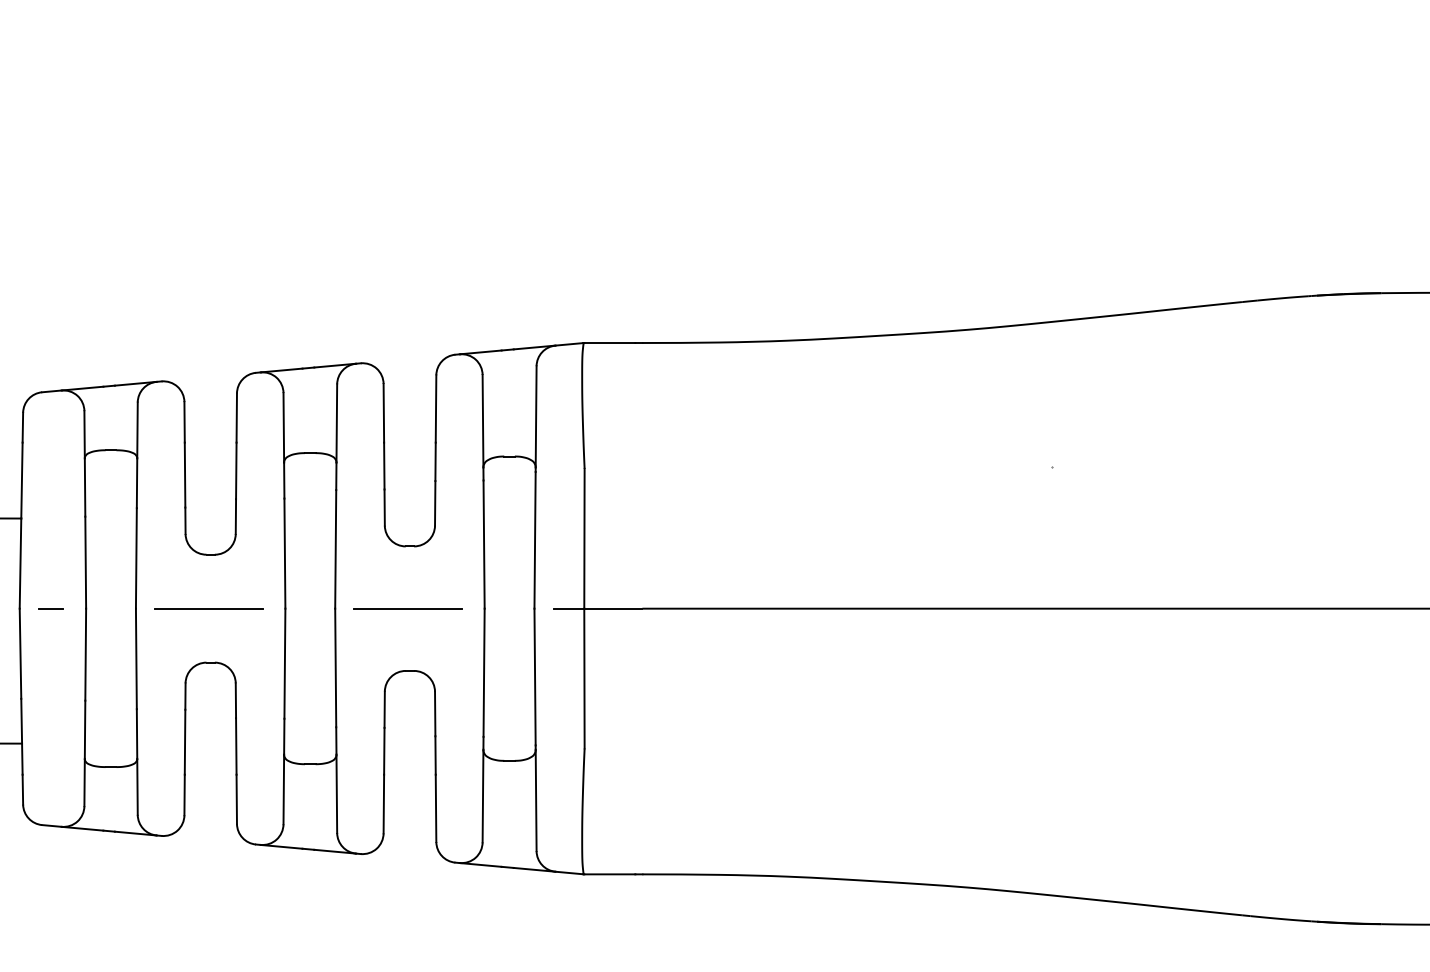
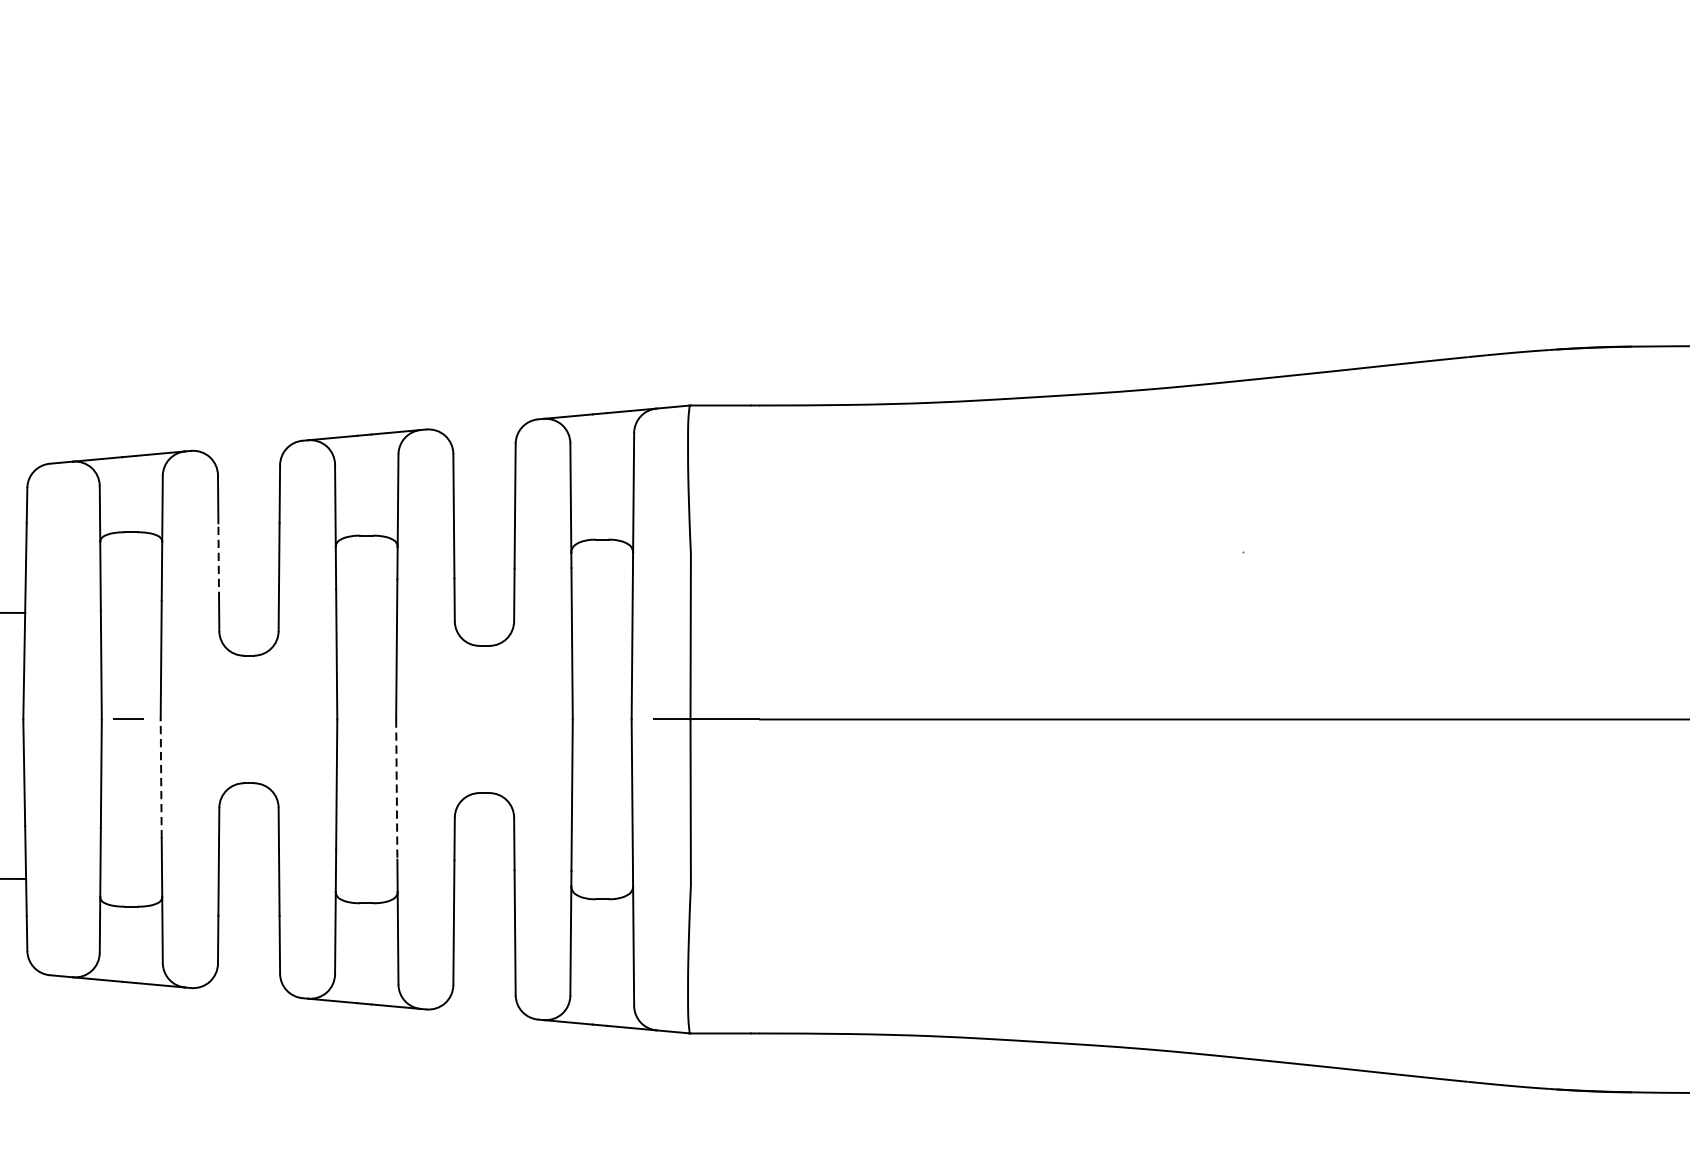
line: (185, 474) -> (219, 560), solid -> dashed
line: (50, 608) -> (128, 719), moved
line: (208, 608) -> (246, 719), removed
line: (407, 608) -> (481, 719), removed
line: (136, 658) -> (161, 778), solid -> dashed
line: (335, 668) -> (396, 790), solid -> dashed

